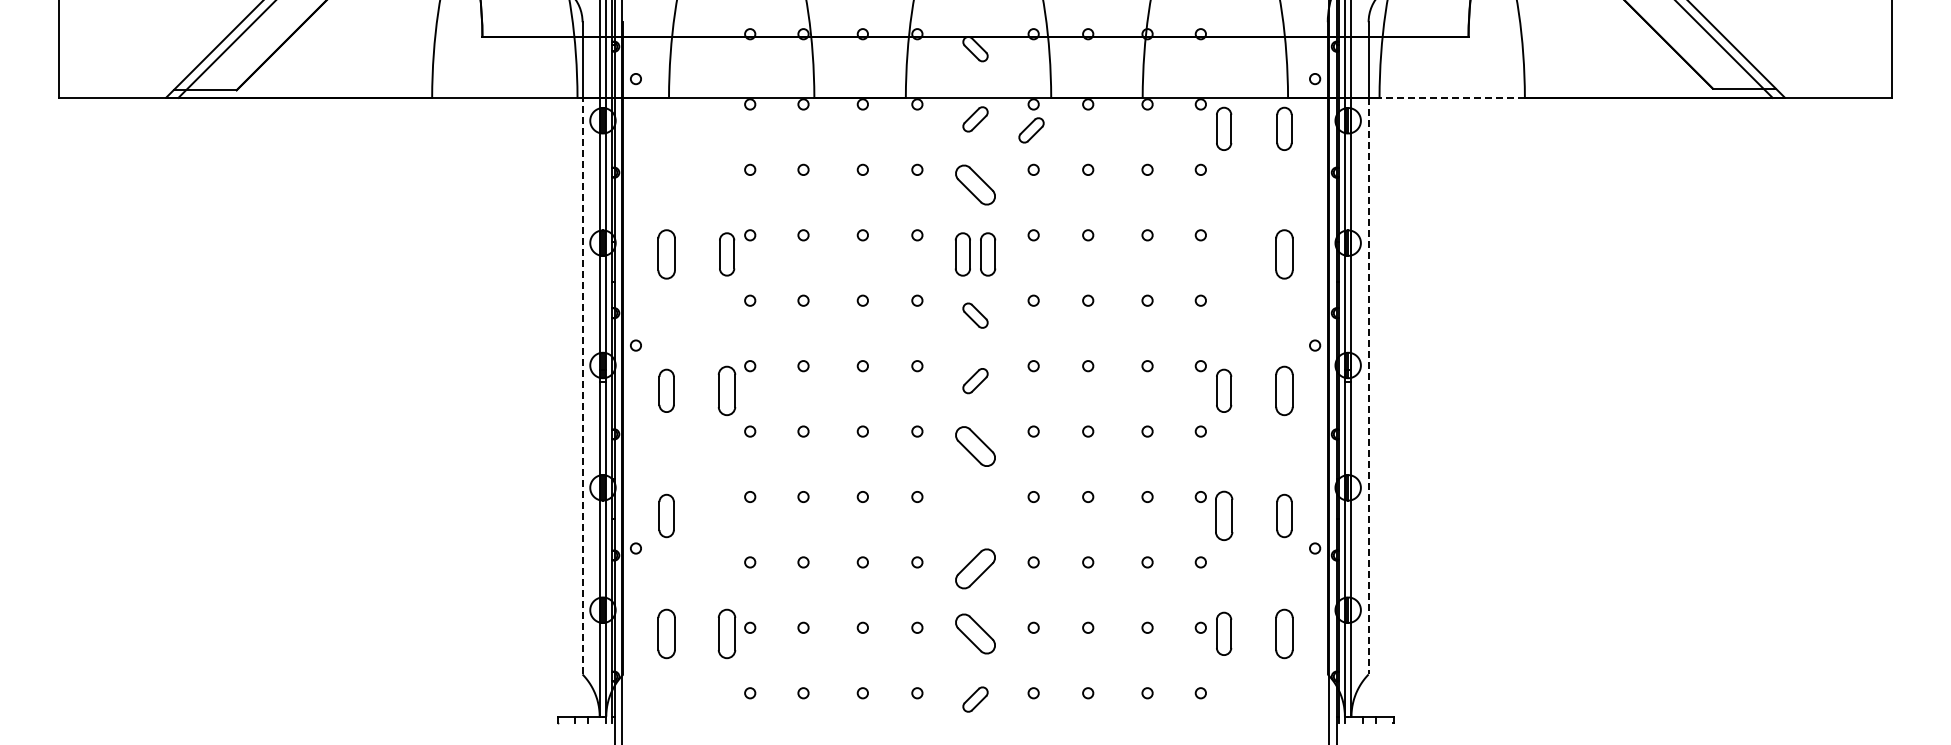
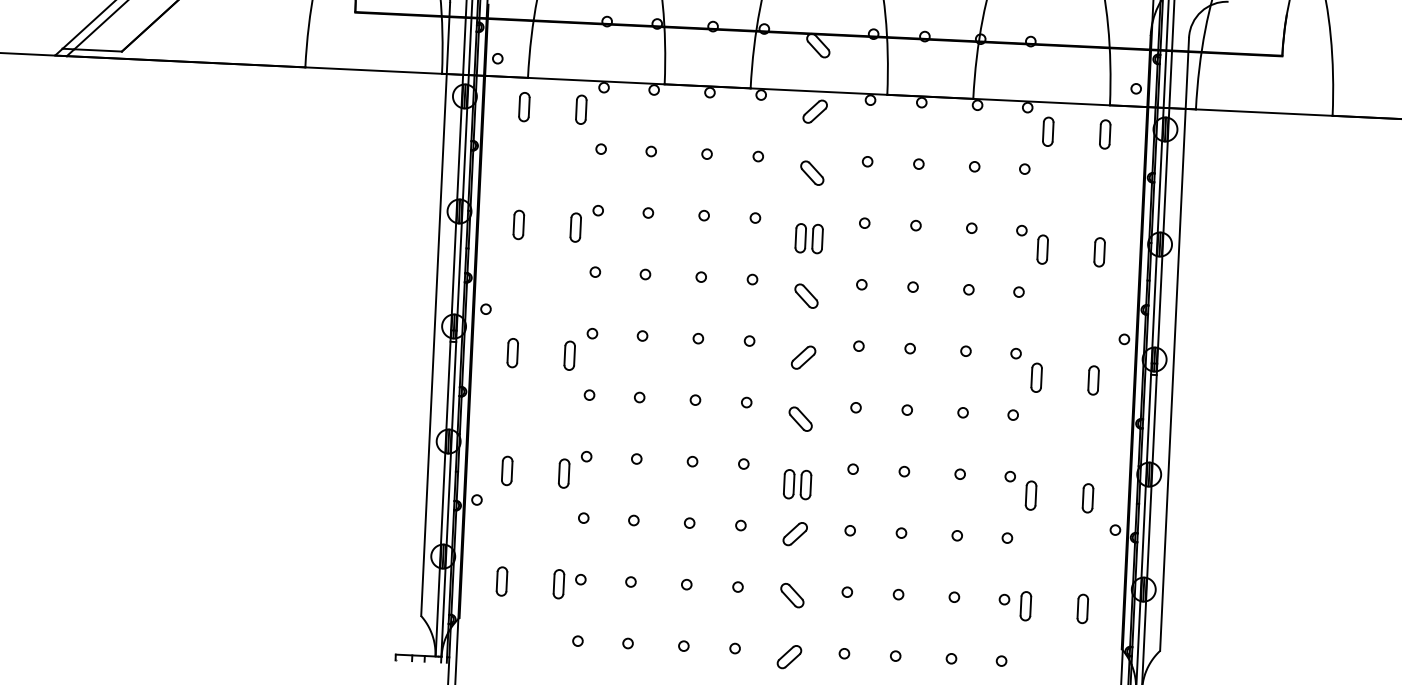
line: (1452, 97) -> (1264, 112), dashed -> solid
part: (666, 129) -> (524, 107), added
part: (727, 129) -> (581, 110), added
part: (1223, 129) -> (1047, 132), size x0.71
part: (1284, 129) -> (1105, 134), size x0.71
part: (1031, 130) -> (867, 124), removed
part: (975, 184) -> (812, 172), size x0.62
part: (666, 254) -> (518, 224), size x0.62
part: (727, 254) -> (576, 227), size x0.71
part: (975, 254) -> (809, 238), size x0.71
part: (1223, 254) -> (1042, 249), added
part: (1284, 254) -> (1099, 252), size x0.62
line: (582, 385) -> (433, 344), dashed -> solid
line: (1368, 386) -> (1172, 380), dashed -> solid
part: (666, 390) -> (512, 352), size x0.71
part: (727, 390) -> (570, 355), size x0.62
part: (1223, 390) -> (1036, 377), size x0.71
part: (1284, 390) -> (1093, 380), size x0.62
part: (975, 446) -> (800, 419), size x0.62
part: (666, 516) -> (507, 471), size x0.71
part: (727, 516) -> (564, 473), added
part: (975, 516) -> (797, 484), added
part: (1223, 516) -> (1030, 495), size x0.62
part: (1284, 516) -> (1088, 498), size x0.71
part: (975, 568) -> (795, 533), size x0.62
part: (666, 633) -> (501, 581), size x0.62
part: (727, 633) -> (559, 583), size x0.62
part: (1223, 633) -> (1025, 605), size x0.71
part: (1284, 633) -> (1082, 608), size x0.62
part: (975, 634) -> (792, 595), size x0.62

